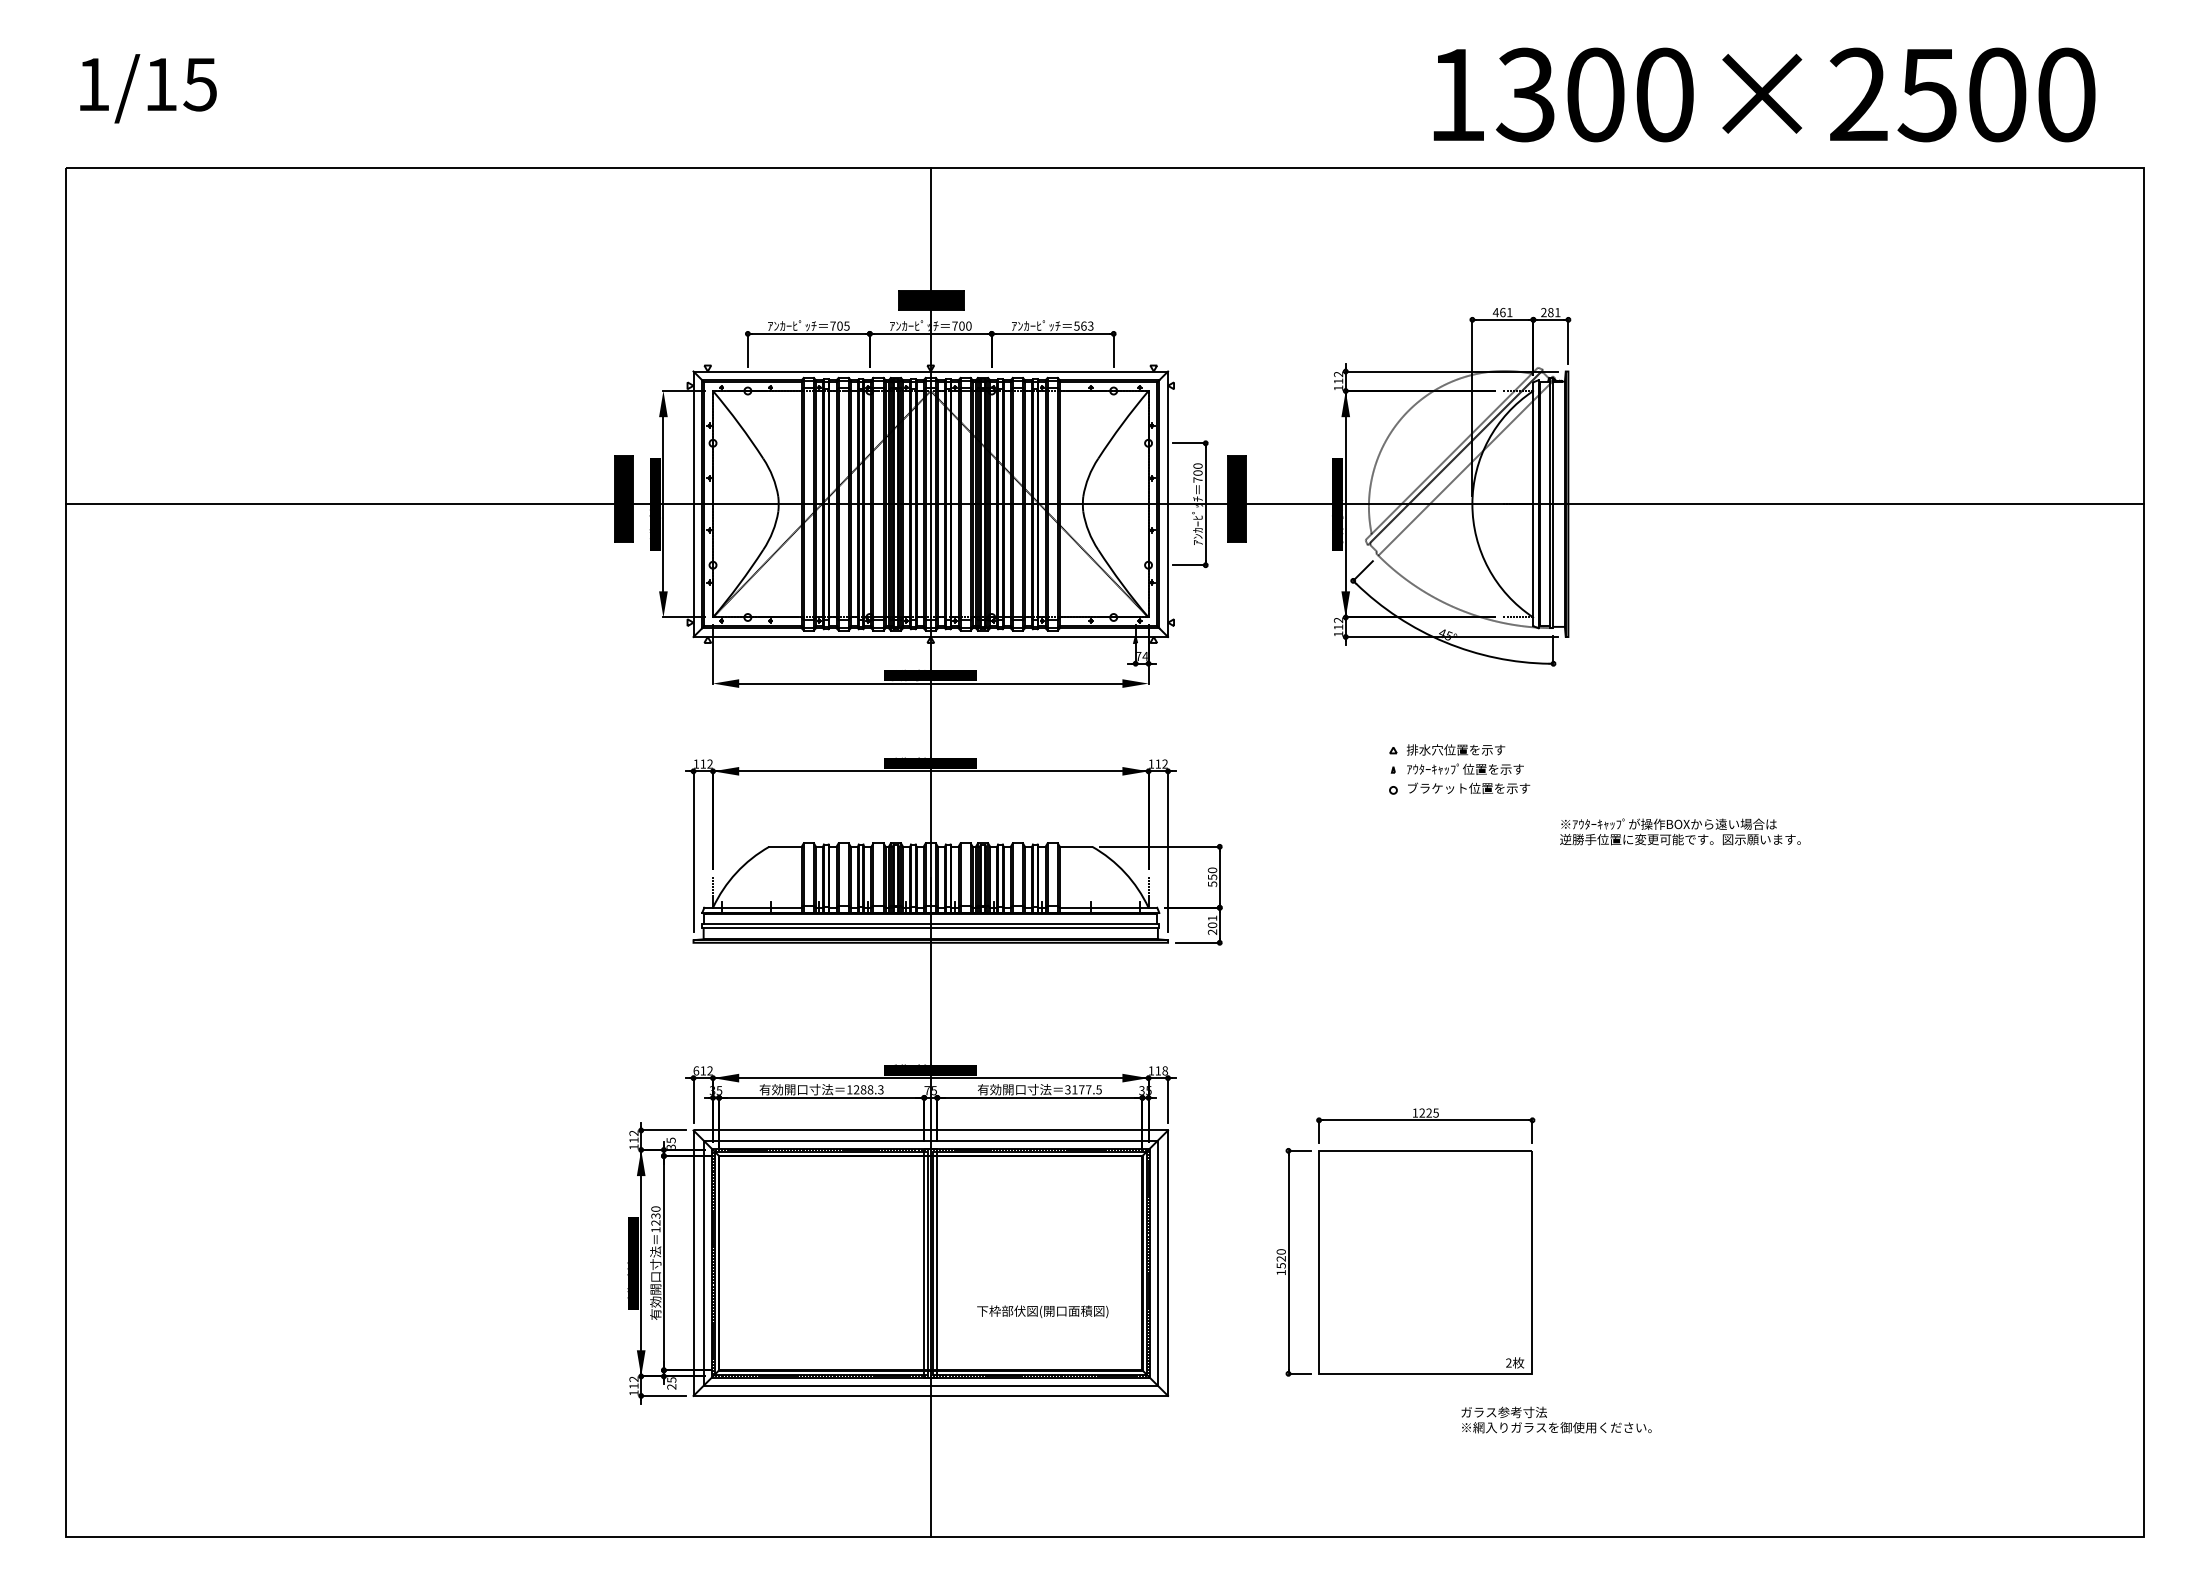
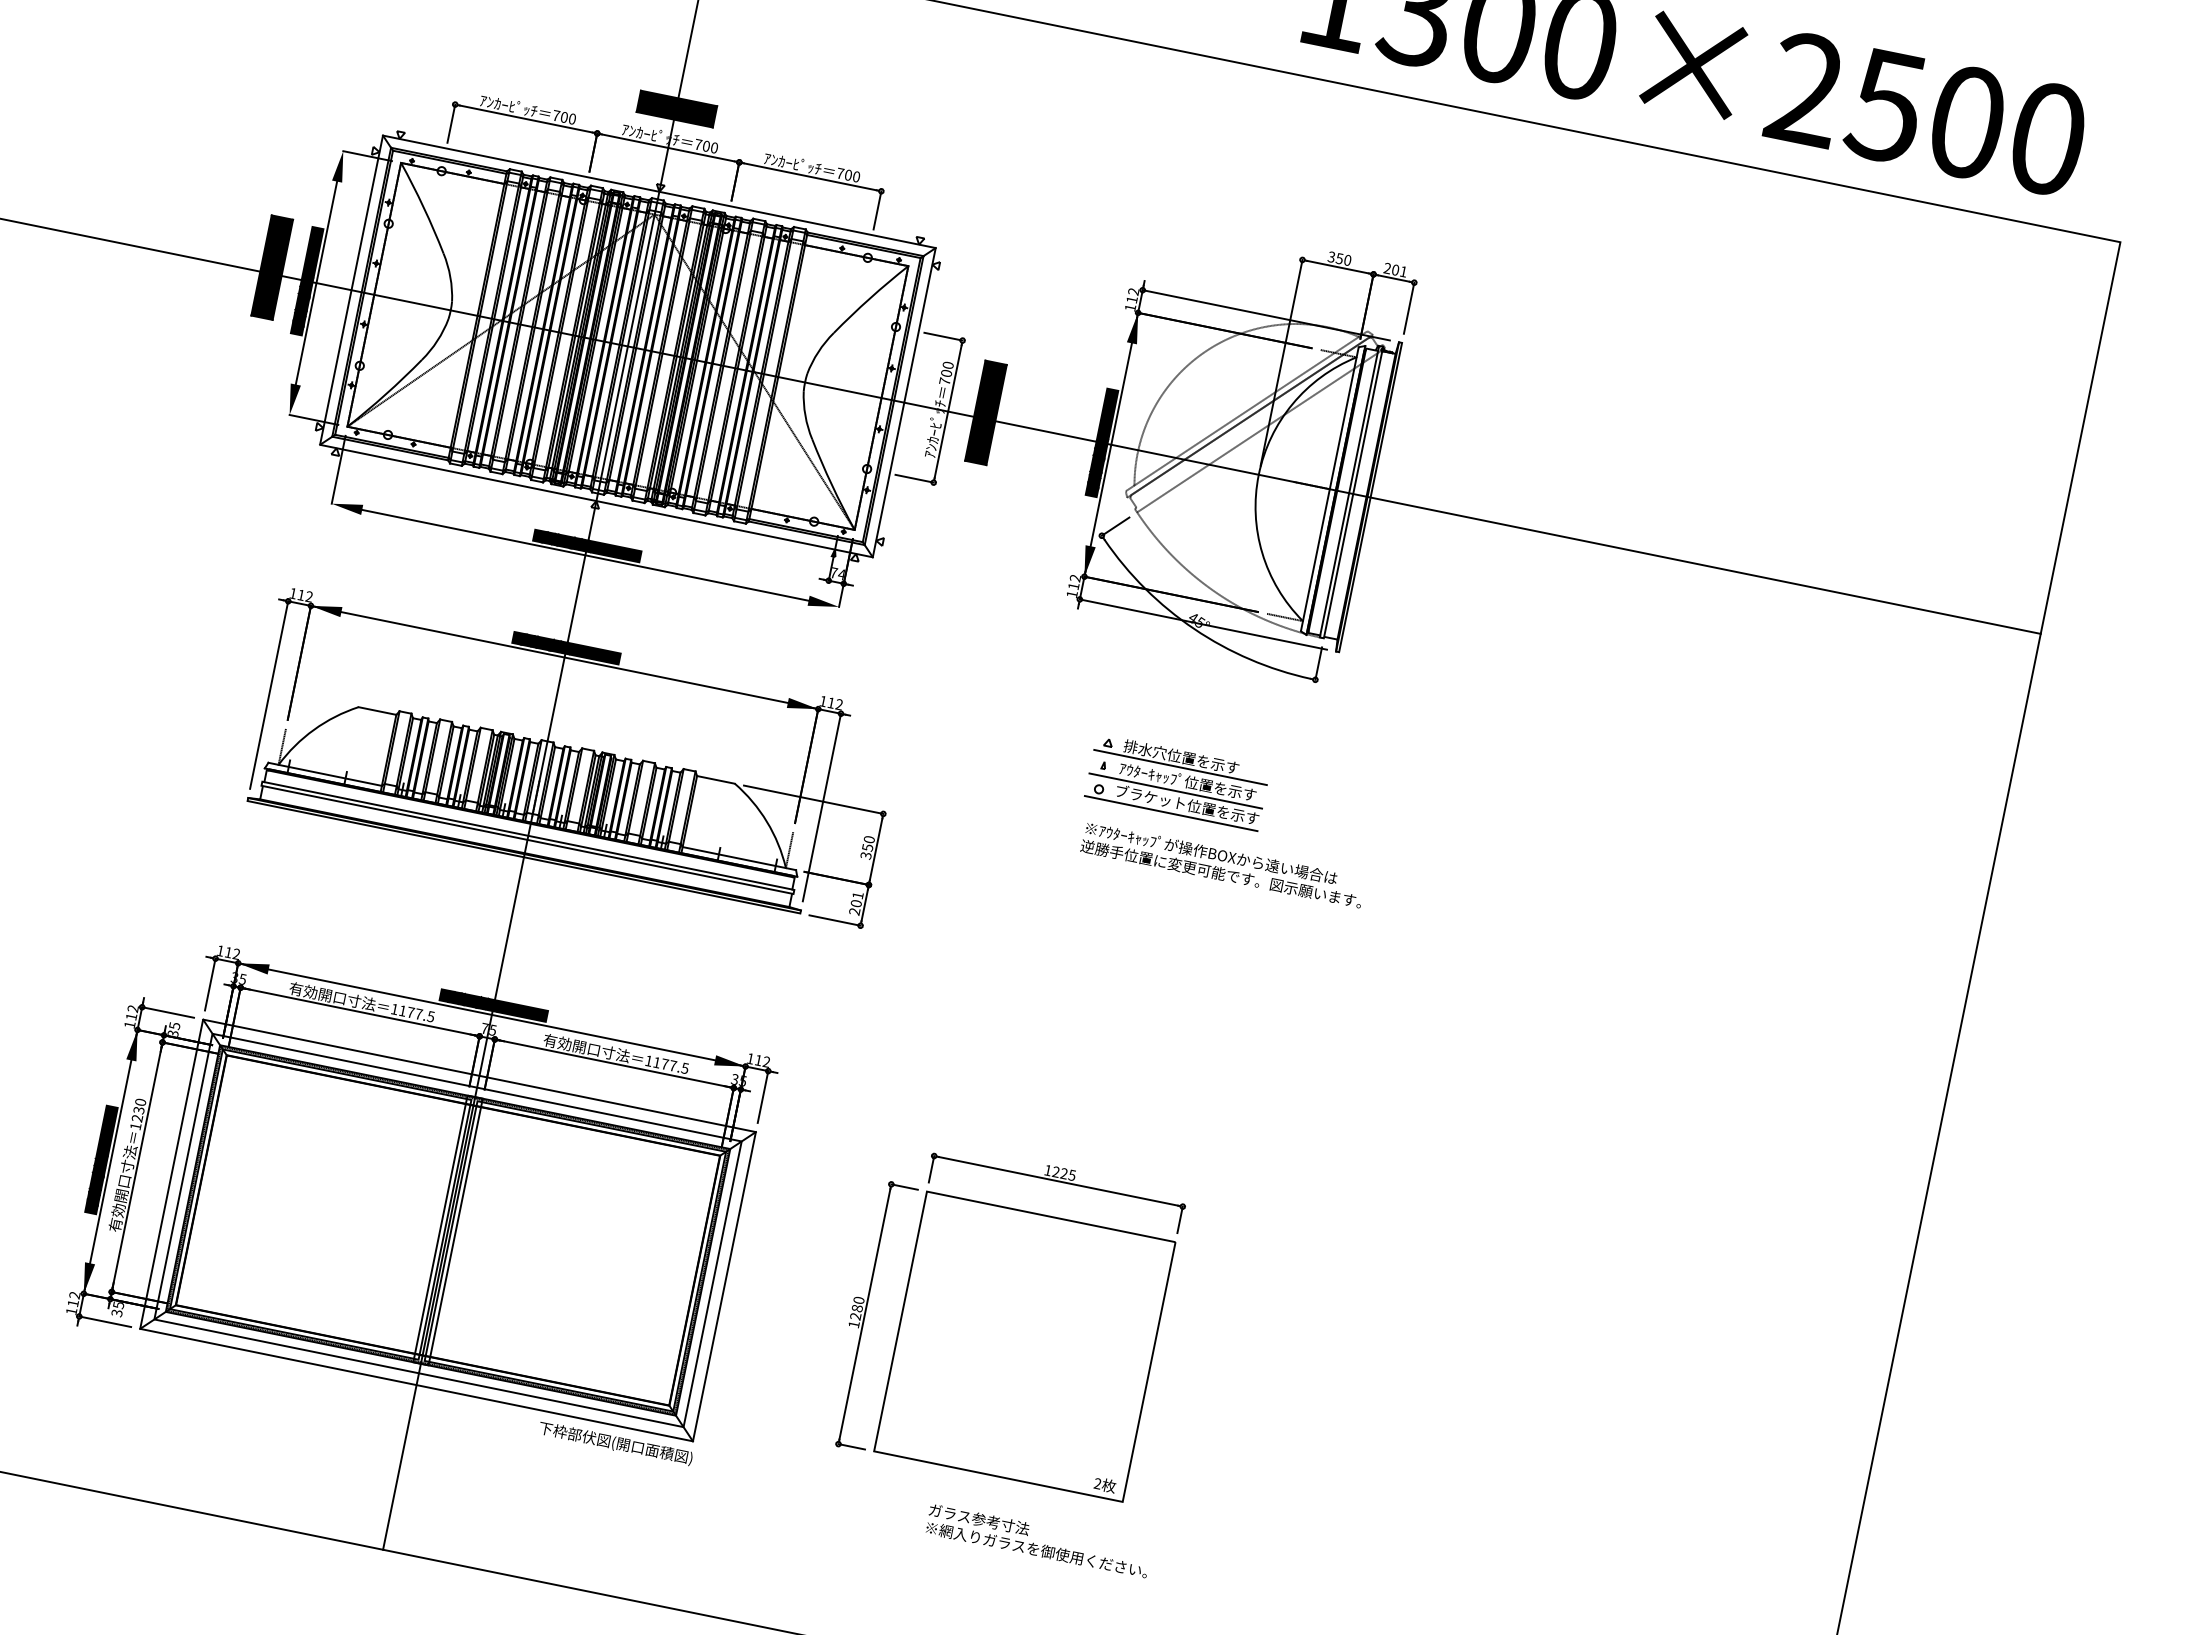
text: (1502, 312) -> (1339, 258), 461 -> 350
text: (1550, 312) -> (1395, 269), 281 -> 201
text: (846, 325) -> (572, 118), 705 -> 700
text: (1083, 325) -> (848, 174), 563 -> 700
line: (1456, 758) -> (1180, 767), added
line: (1456, 778) -> (1175, 790), added
line: (1456, 798) -> (1170, 813), added
text: (1680, 831) -> (1223, 864), moved
text: (1211, 883) -> (865, 854), 550 -> 350
text: (696, 1070) -> (220, 950), 612 -> 112
text: (1165, 1070) -> (767, 1061), 118 -> 112
text: (868, 1089) -> (416, 1013), 1288.3 -> 1177.5
text: (1067, 1089) -> (648, 1060), 3177.5 -> 1177.5
text: (1280, 1262) -> (855, 1312), 1520 -> 1280
text: (1042, 1311) -> (615, 1443), moved
text: (672, 1386) -> (117, 1312), 25 -> 35
text: (1556, 1419) -> (1038, 1540), moved

